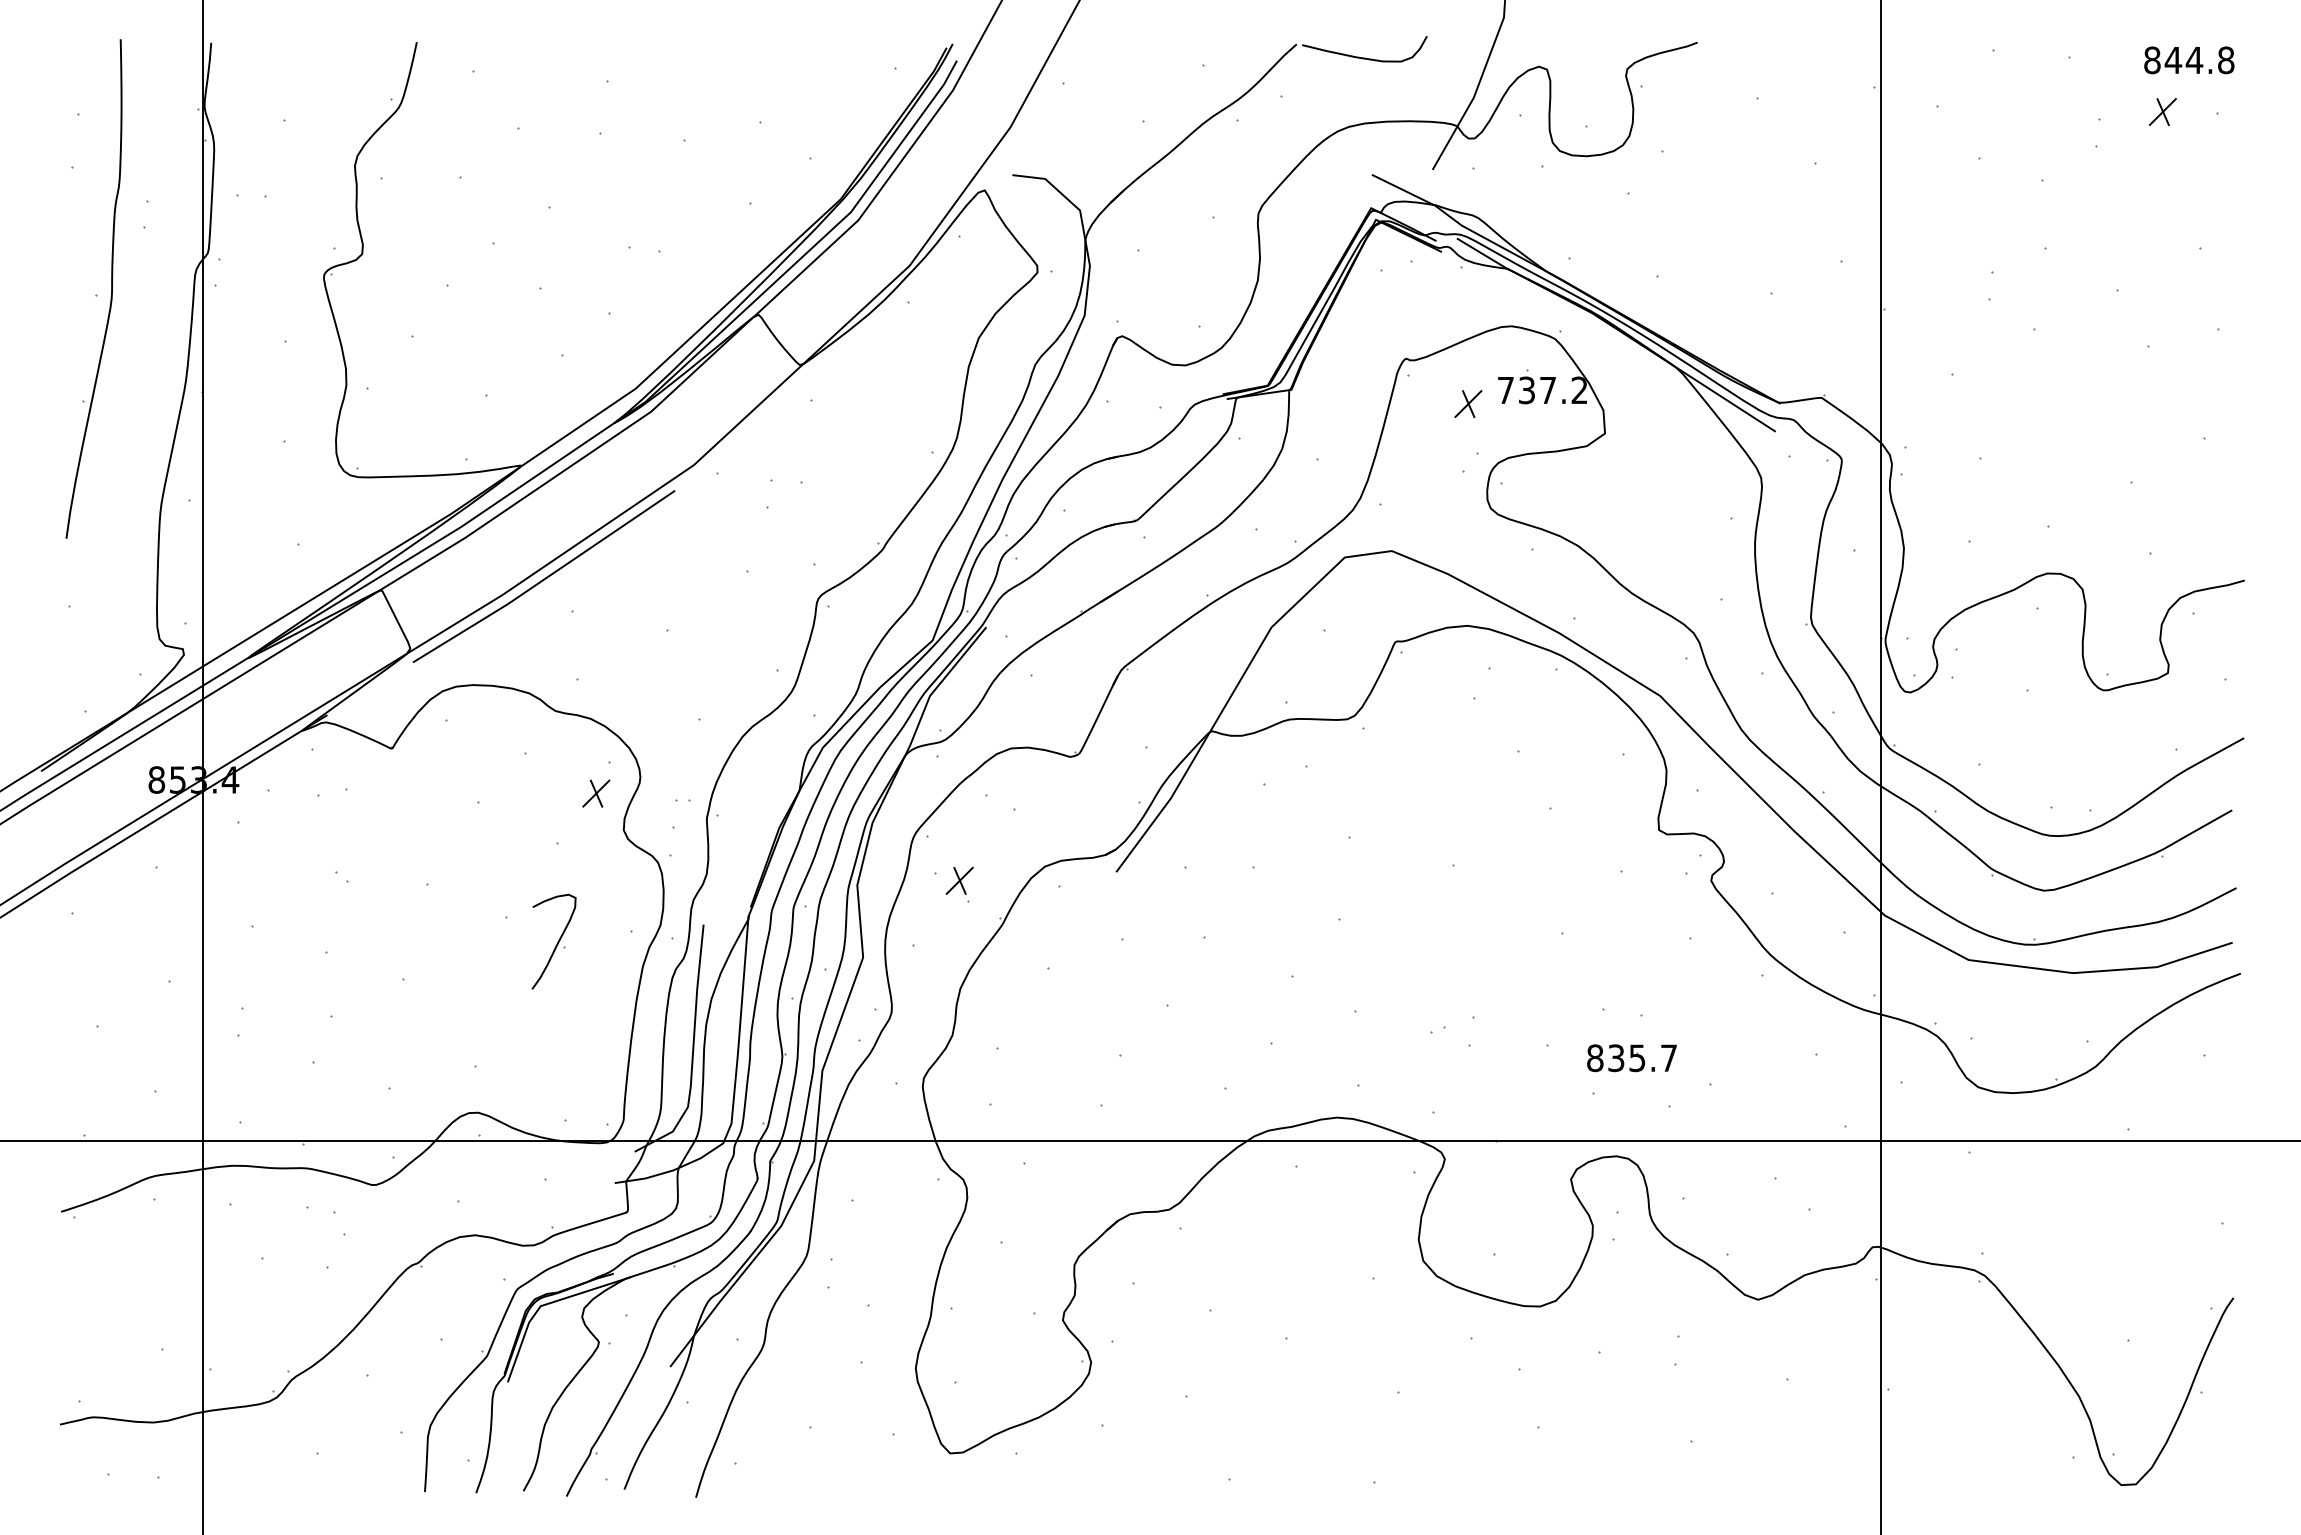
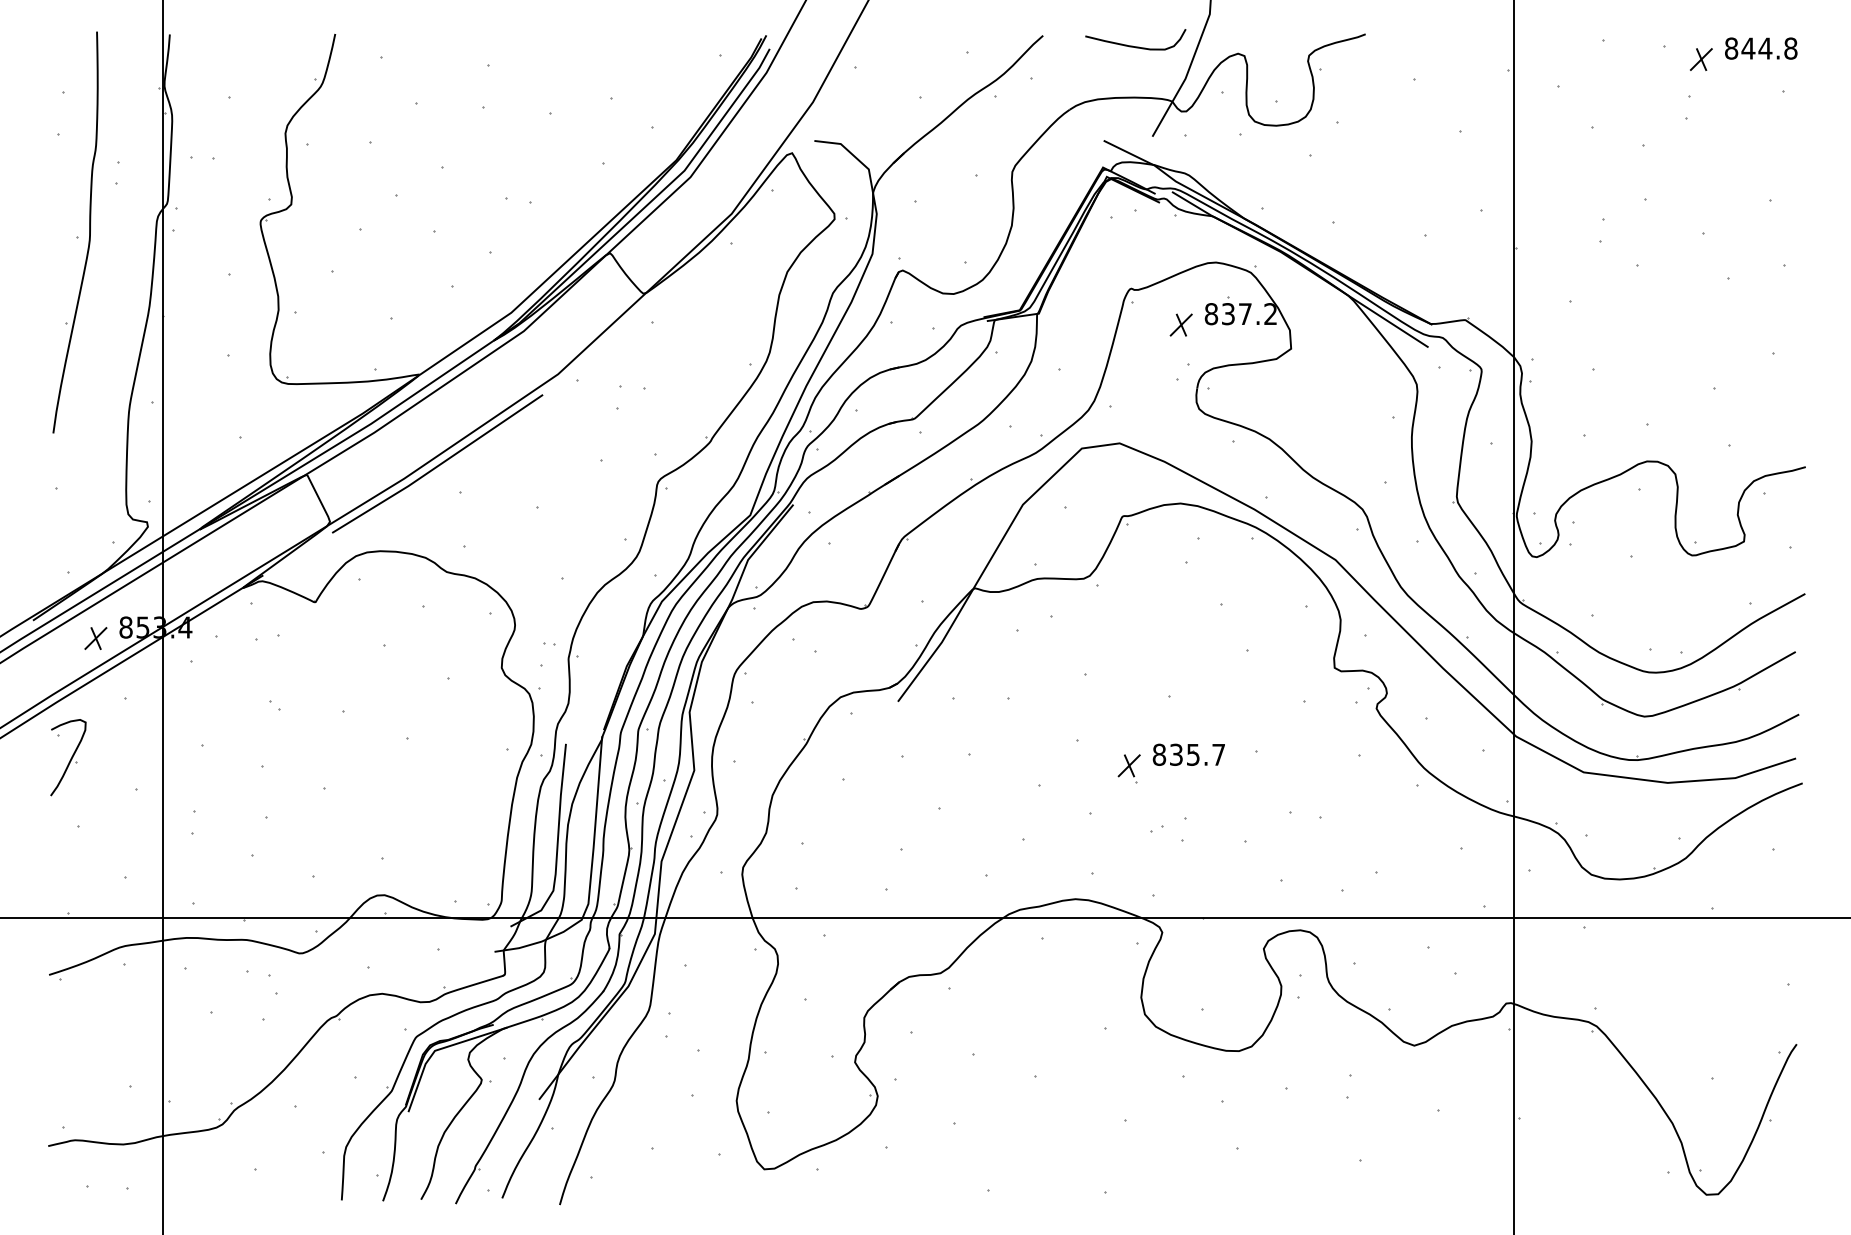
curve: (1364, 57) -> (1135, 46), moved
part: (2162, 111) -> (1701, 59), moved
text: (1505, 390) -> (1211, 314), 737.2 -> 837.2
part: (596, 793) -> (96, 638), moved
part: (959, 884) -> (1129, 768), moved
part: (553, 941) -> (67, 757), moved
part: (1631, 1058) -> (1188, 755), moved

